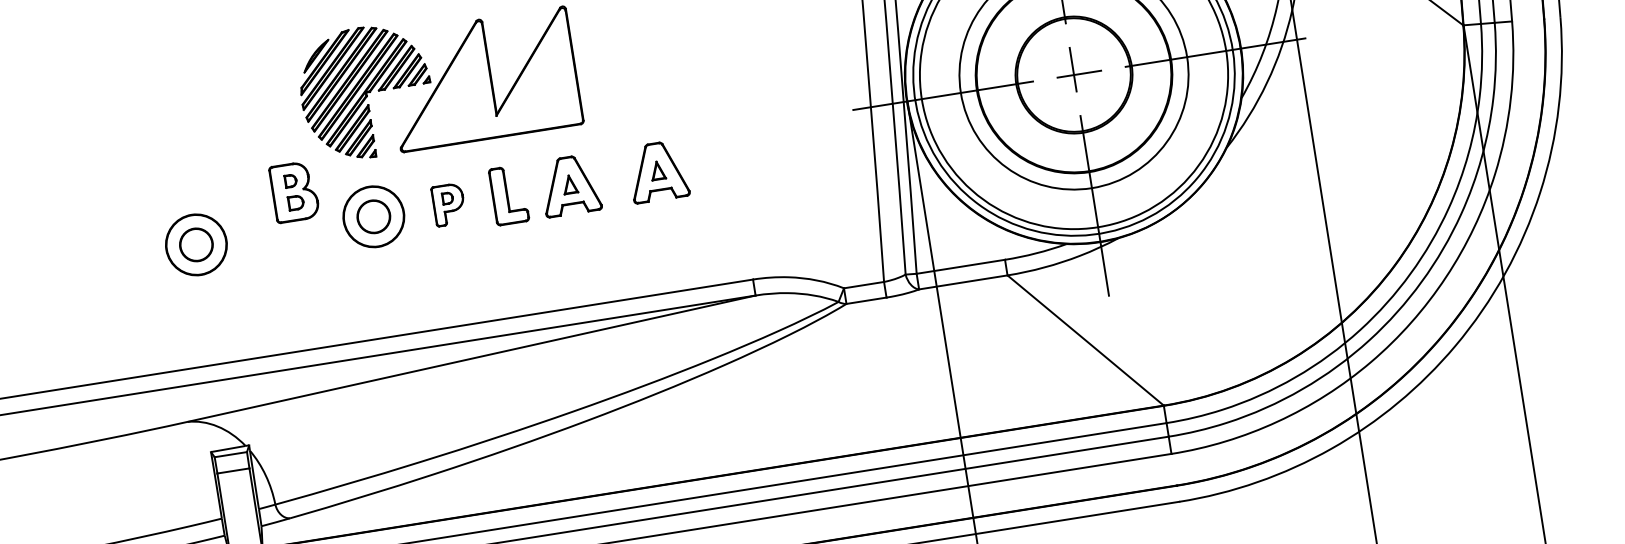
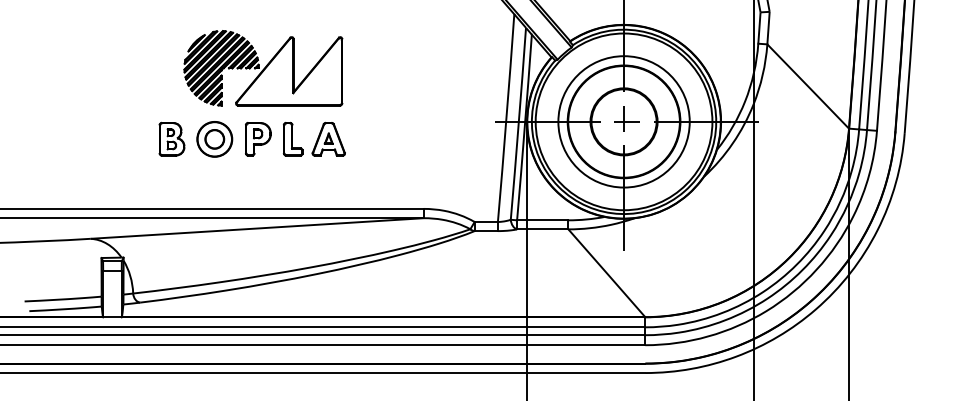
part: (657, 170) -> (379, 138), removed
part: (293, 190) -> (171, 138), moved
part: (449, 205) -> (258, 139), size x1.43
part: (195, 245) -> (111, 139), removed

